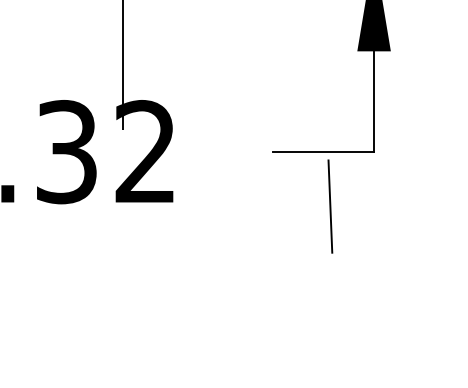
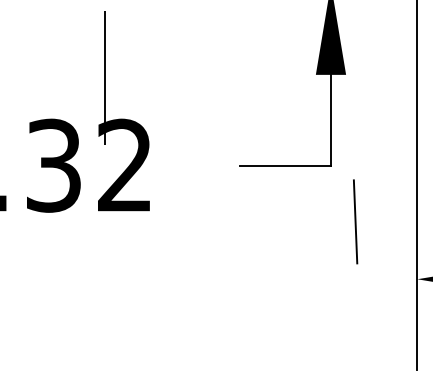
line: (330, 206) -> (355, 221), moved

